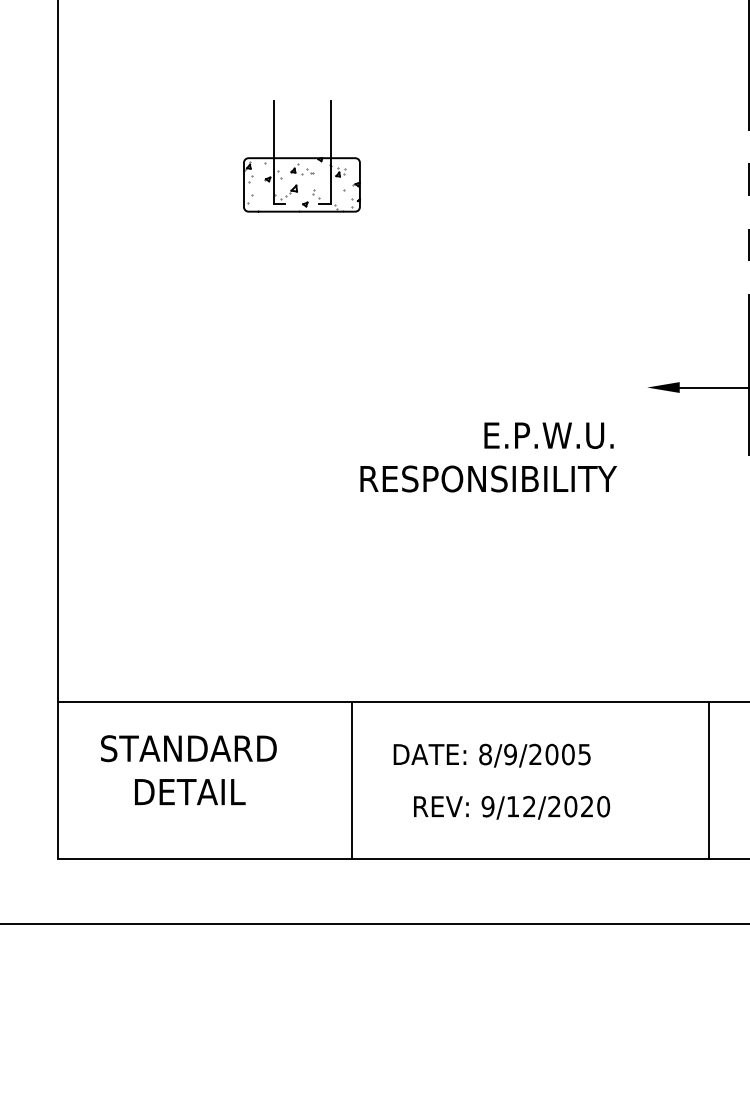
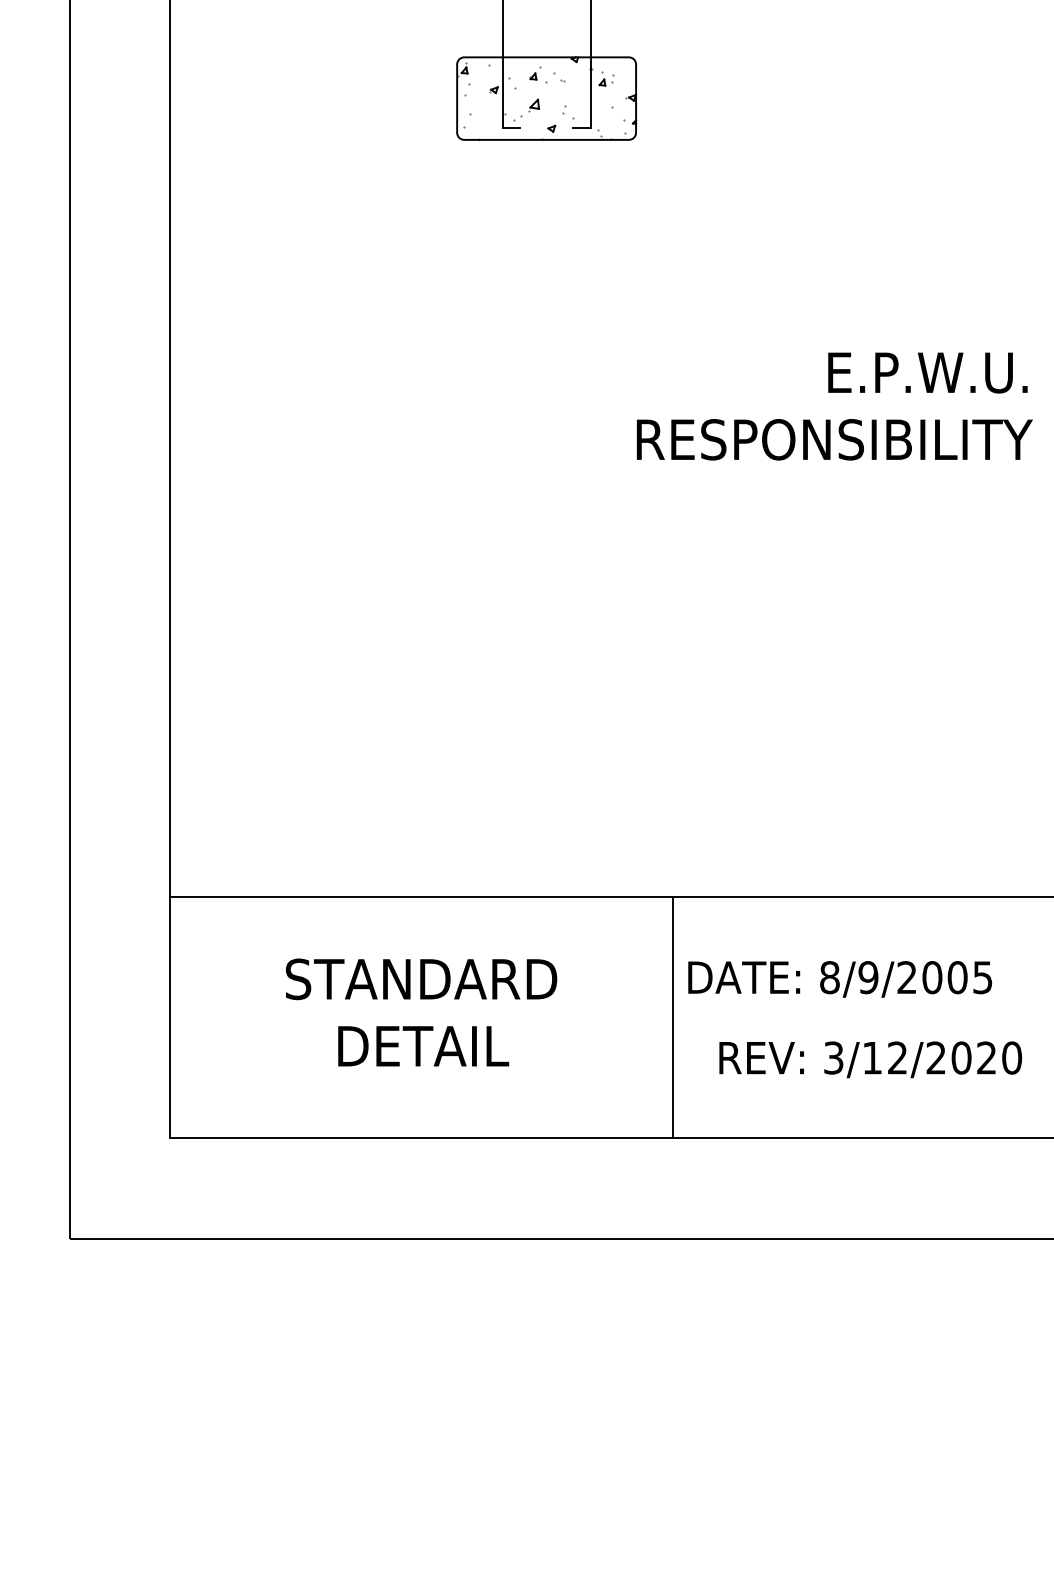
text: (488, 457) -> (834, 406), moved
text: (188, 770) -> (420, 1013), moved
line: (351, 780) -> (672, 1017), moved
text: (487, 806) -> (832, 1057), 9/12/2020 -> 3/12/2020

